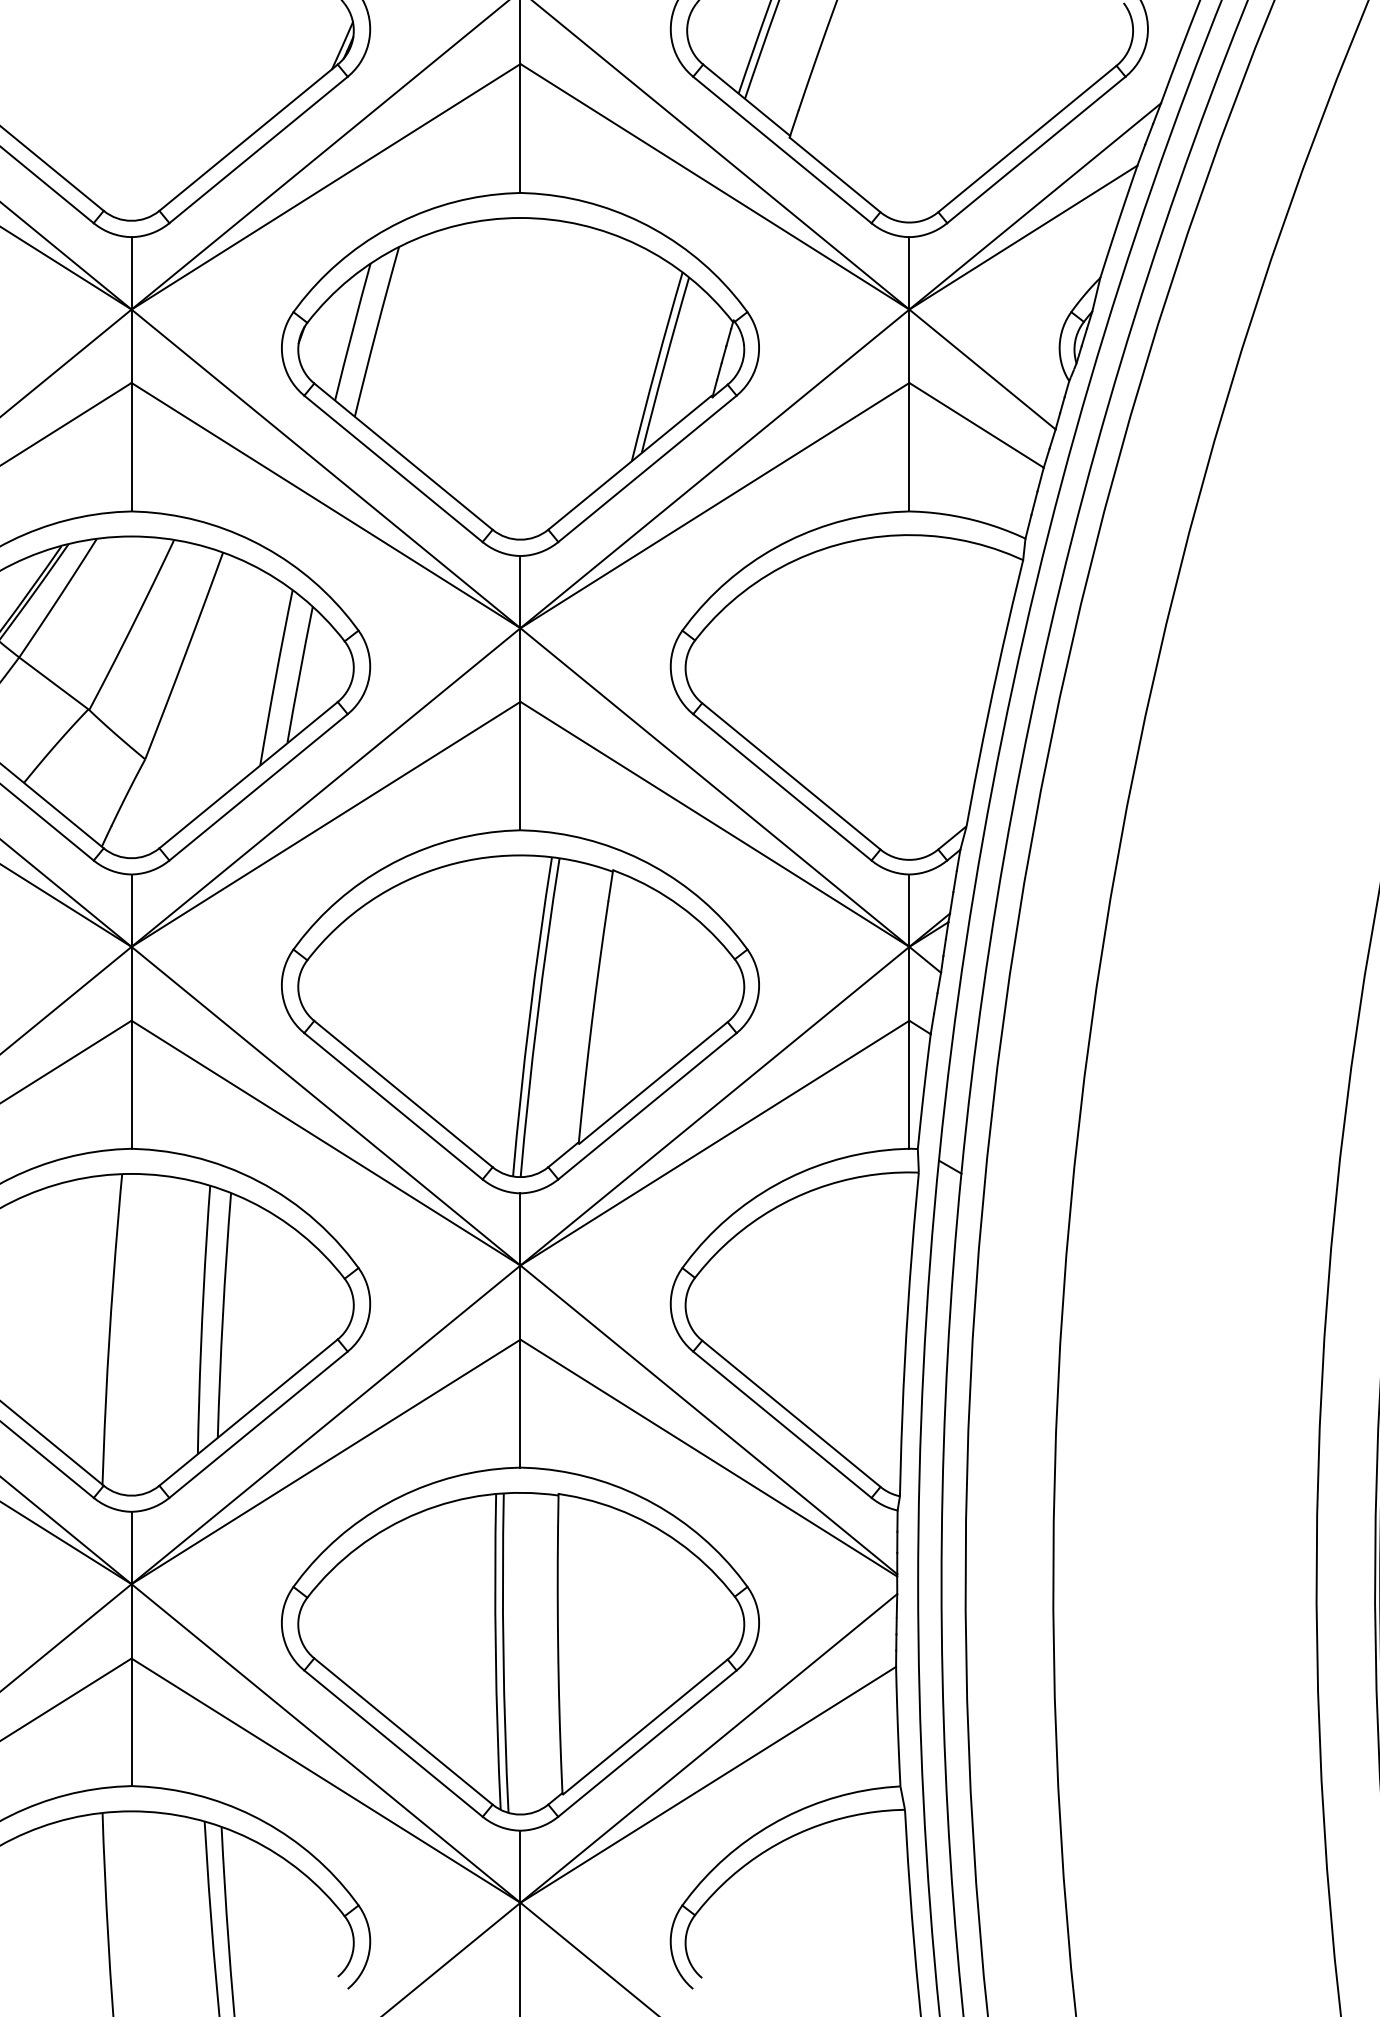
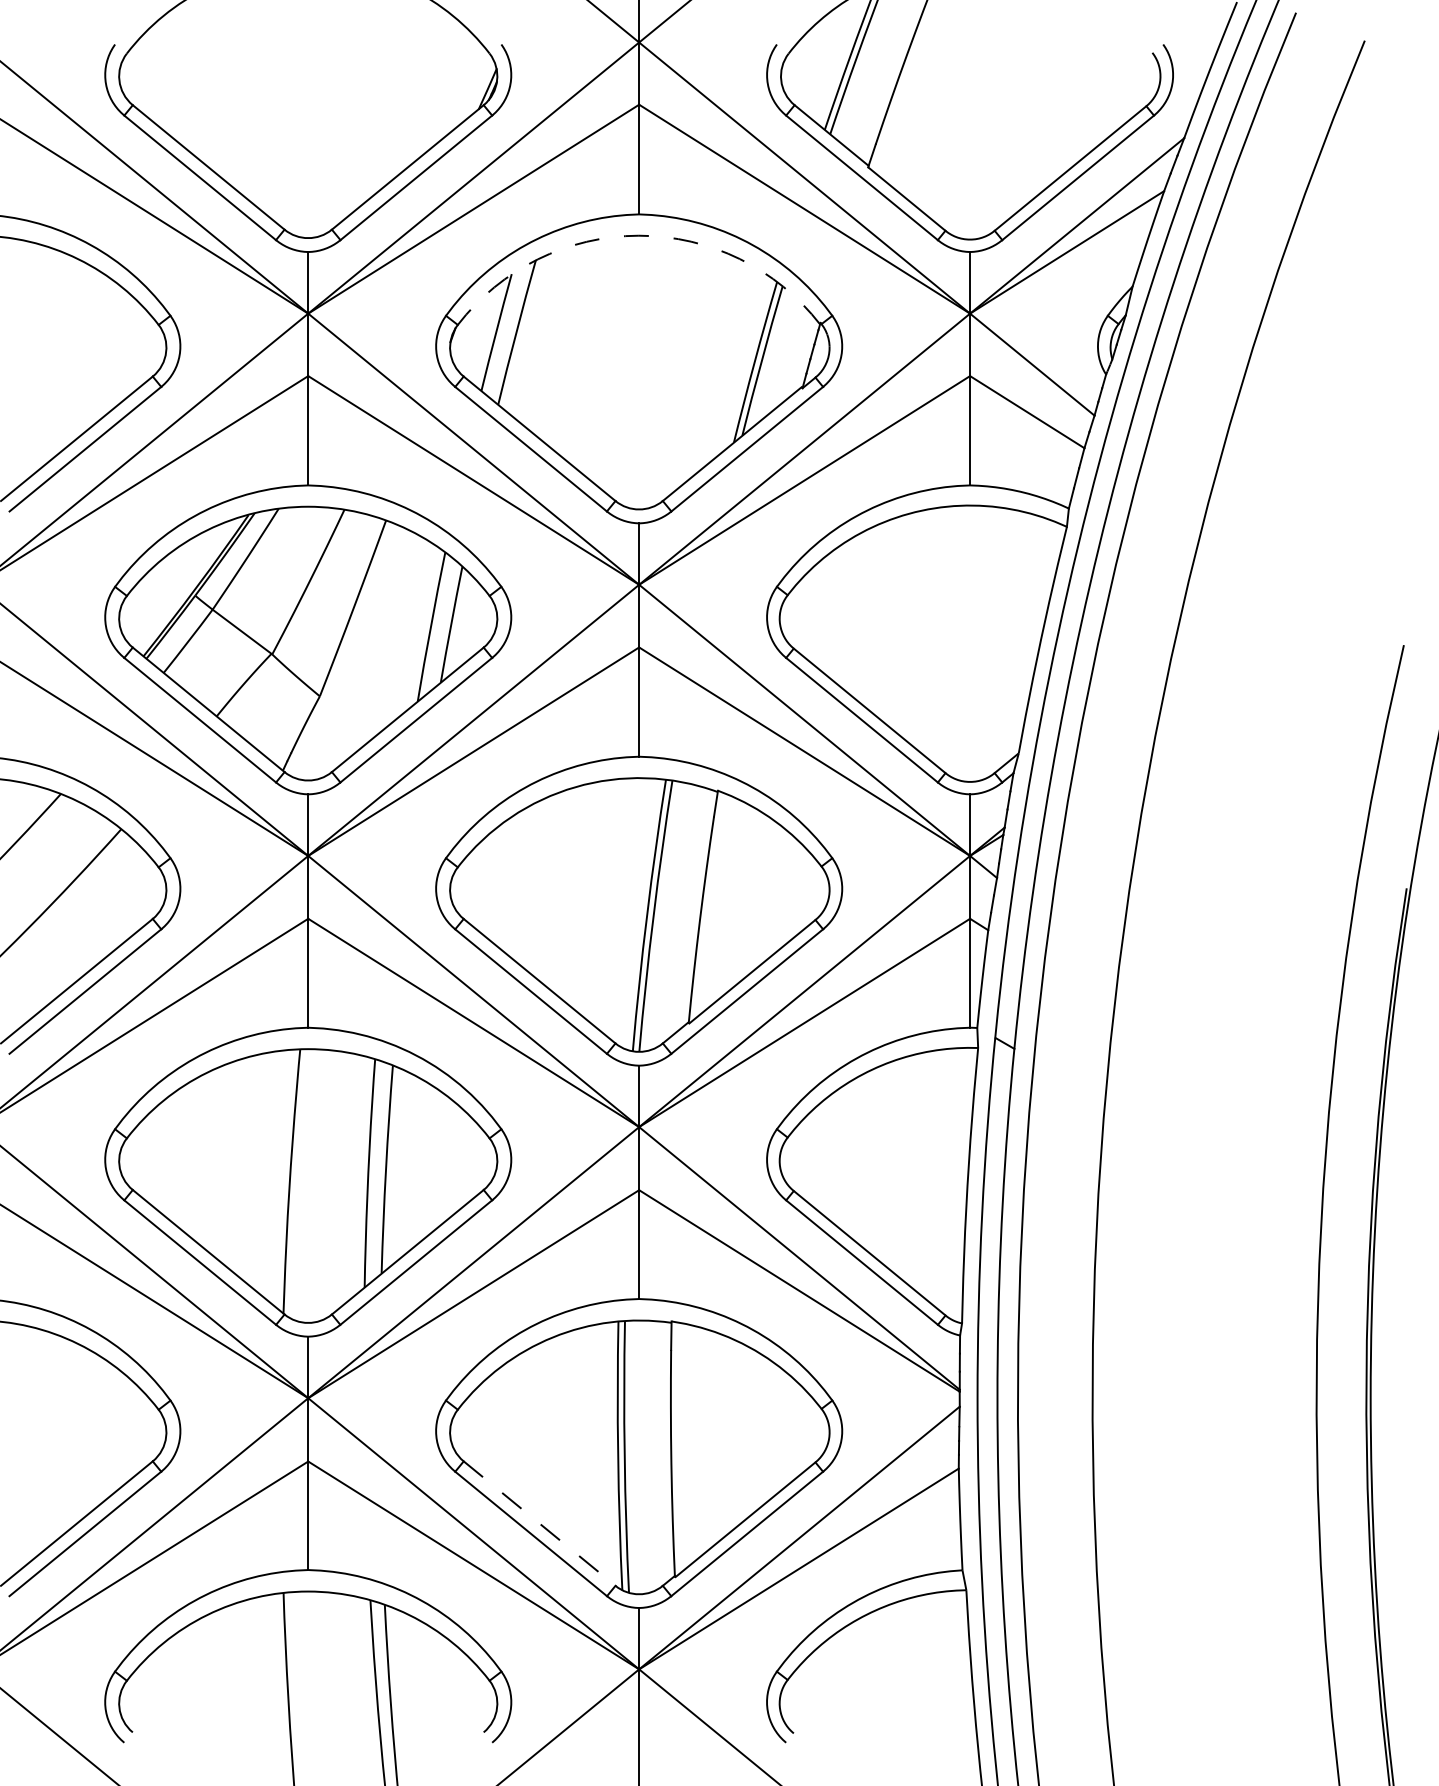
arc: (519, 217) -> (638, 235), solid -> dashed
line: (404, 1731) -> (540, 1523), solid -> dashed

